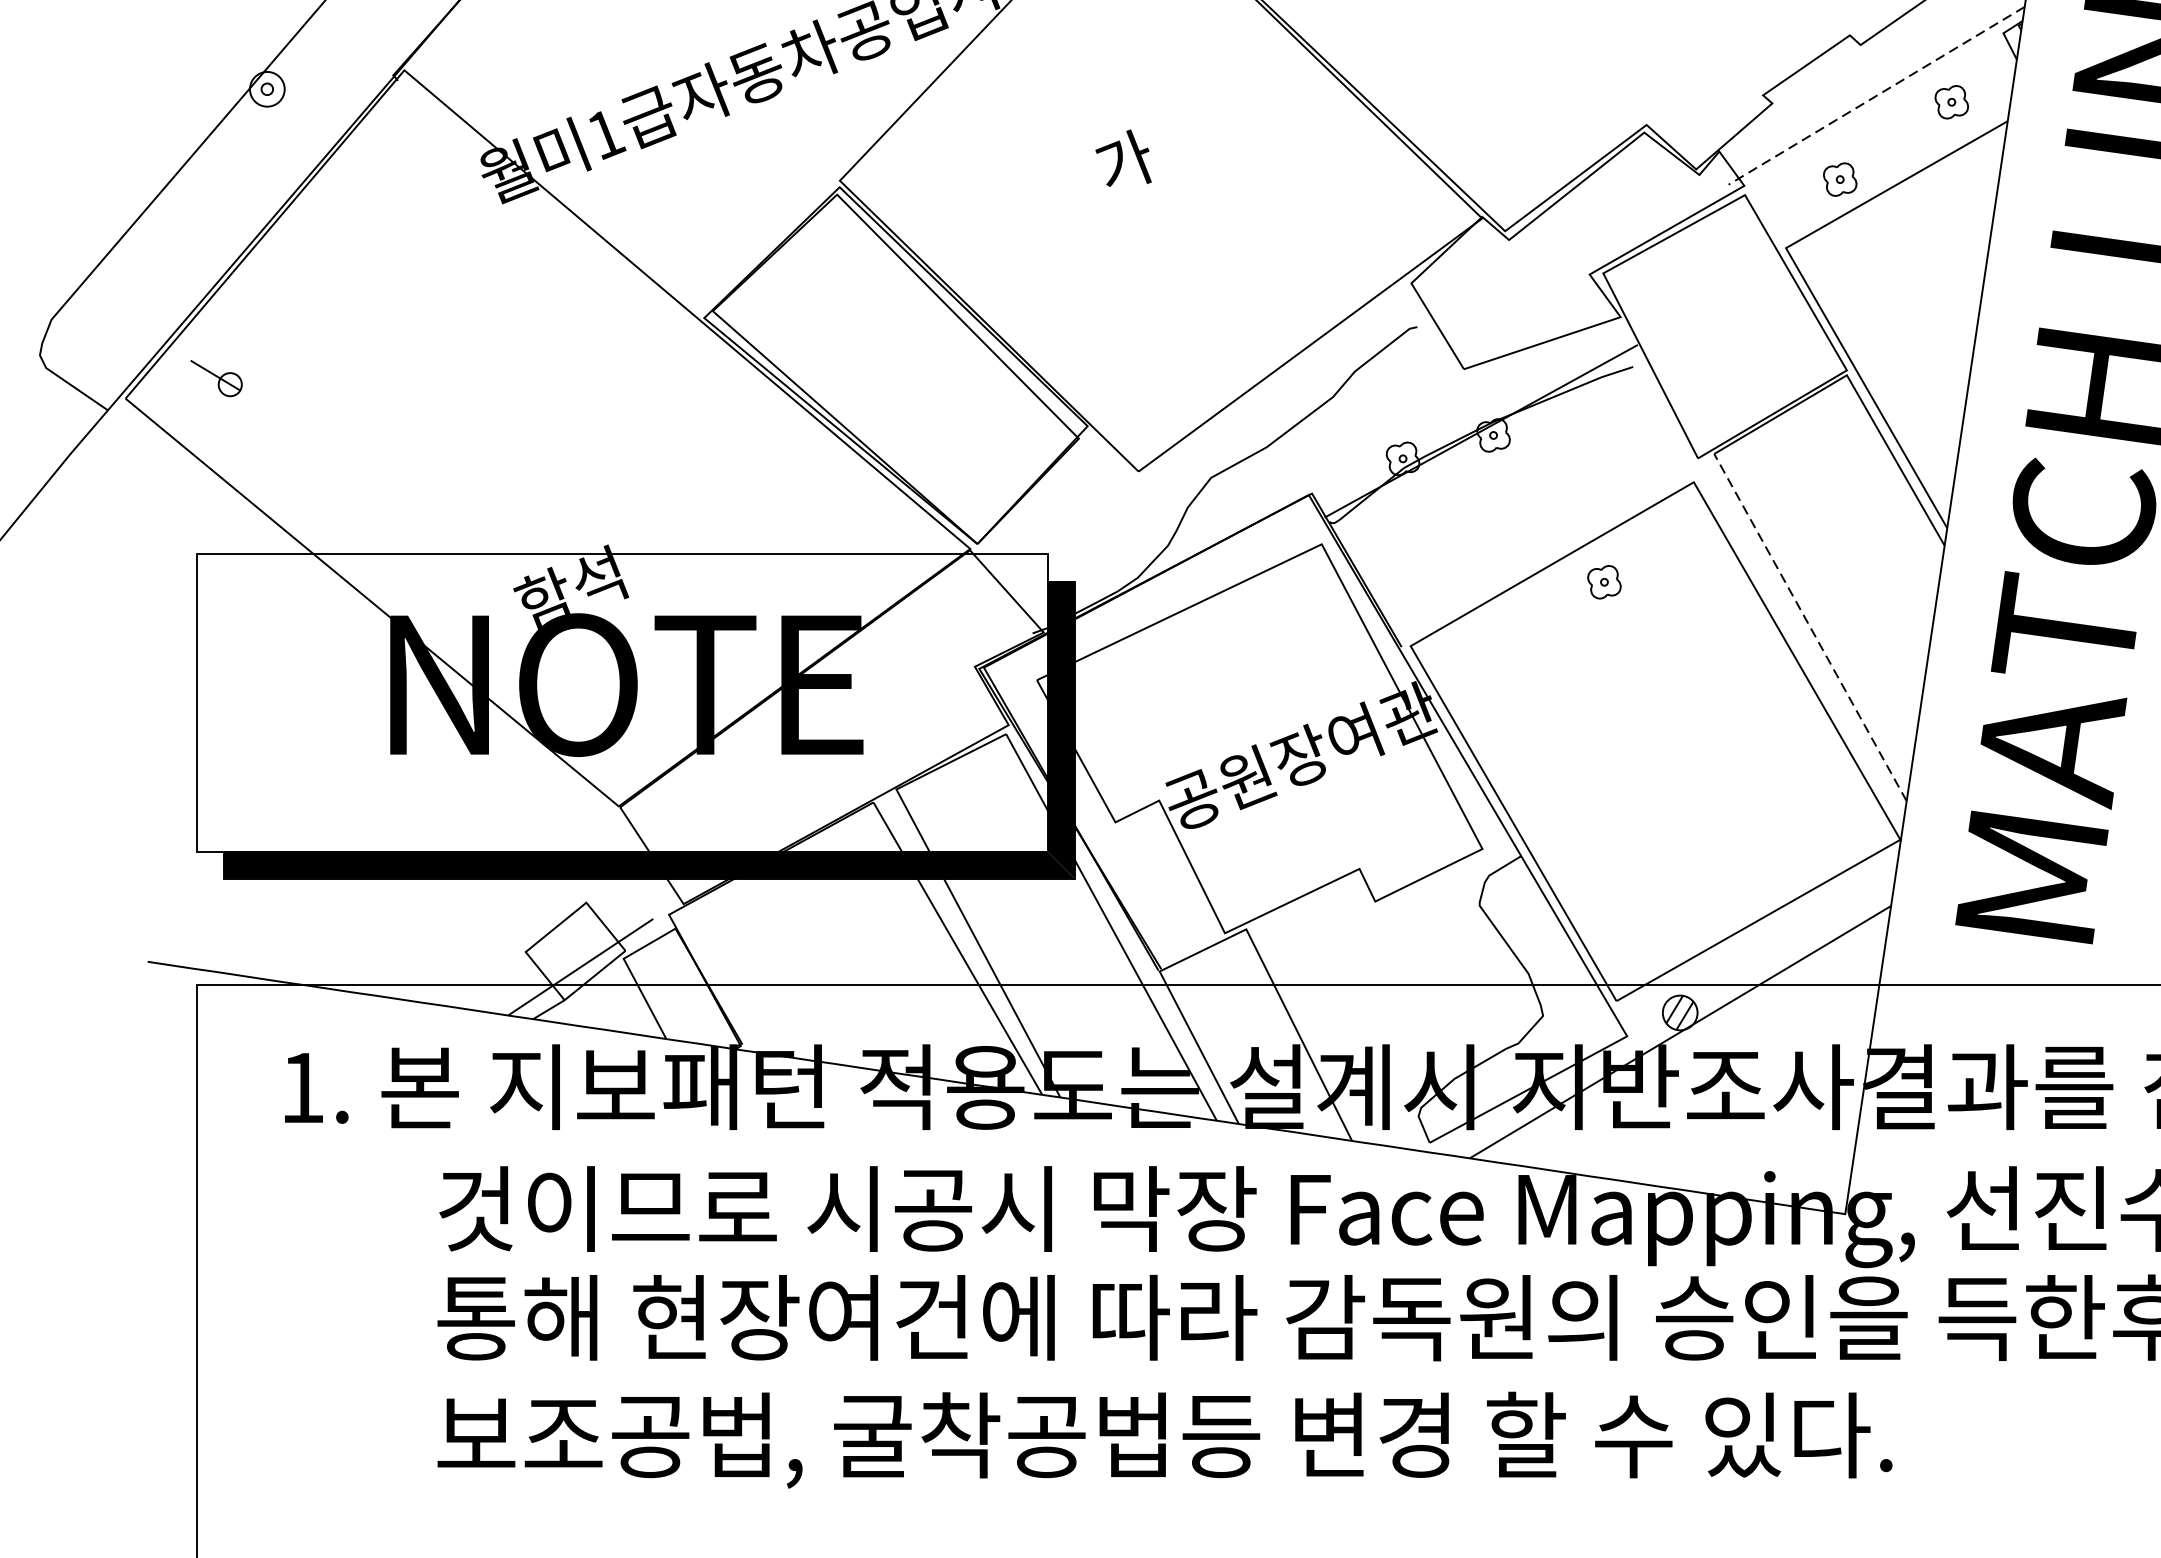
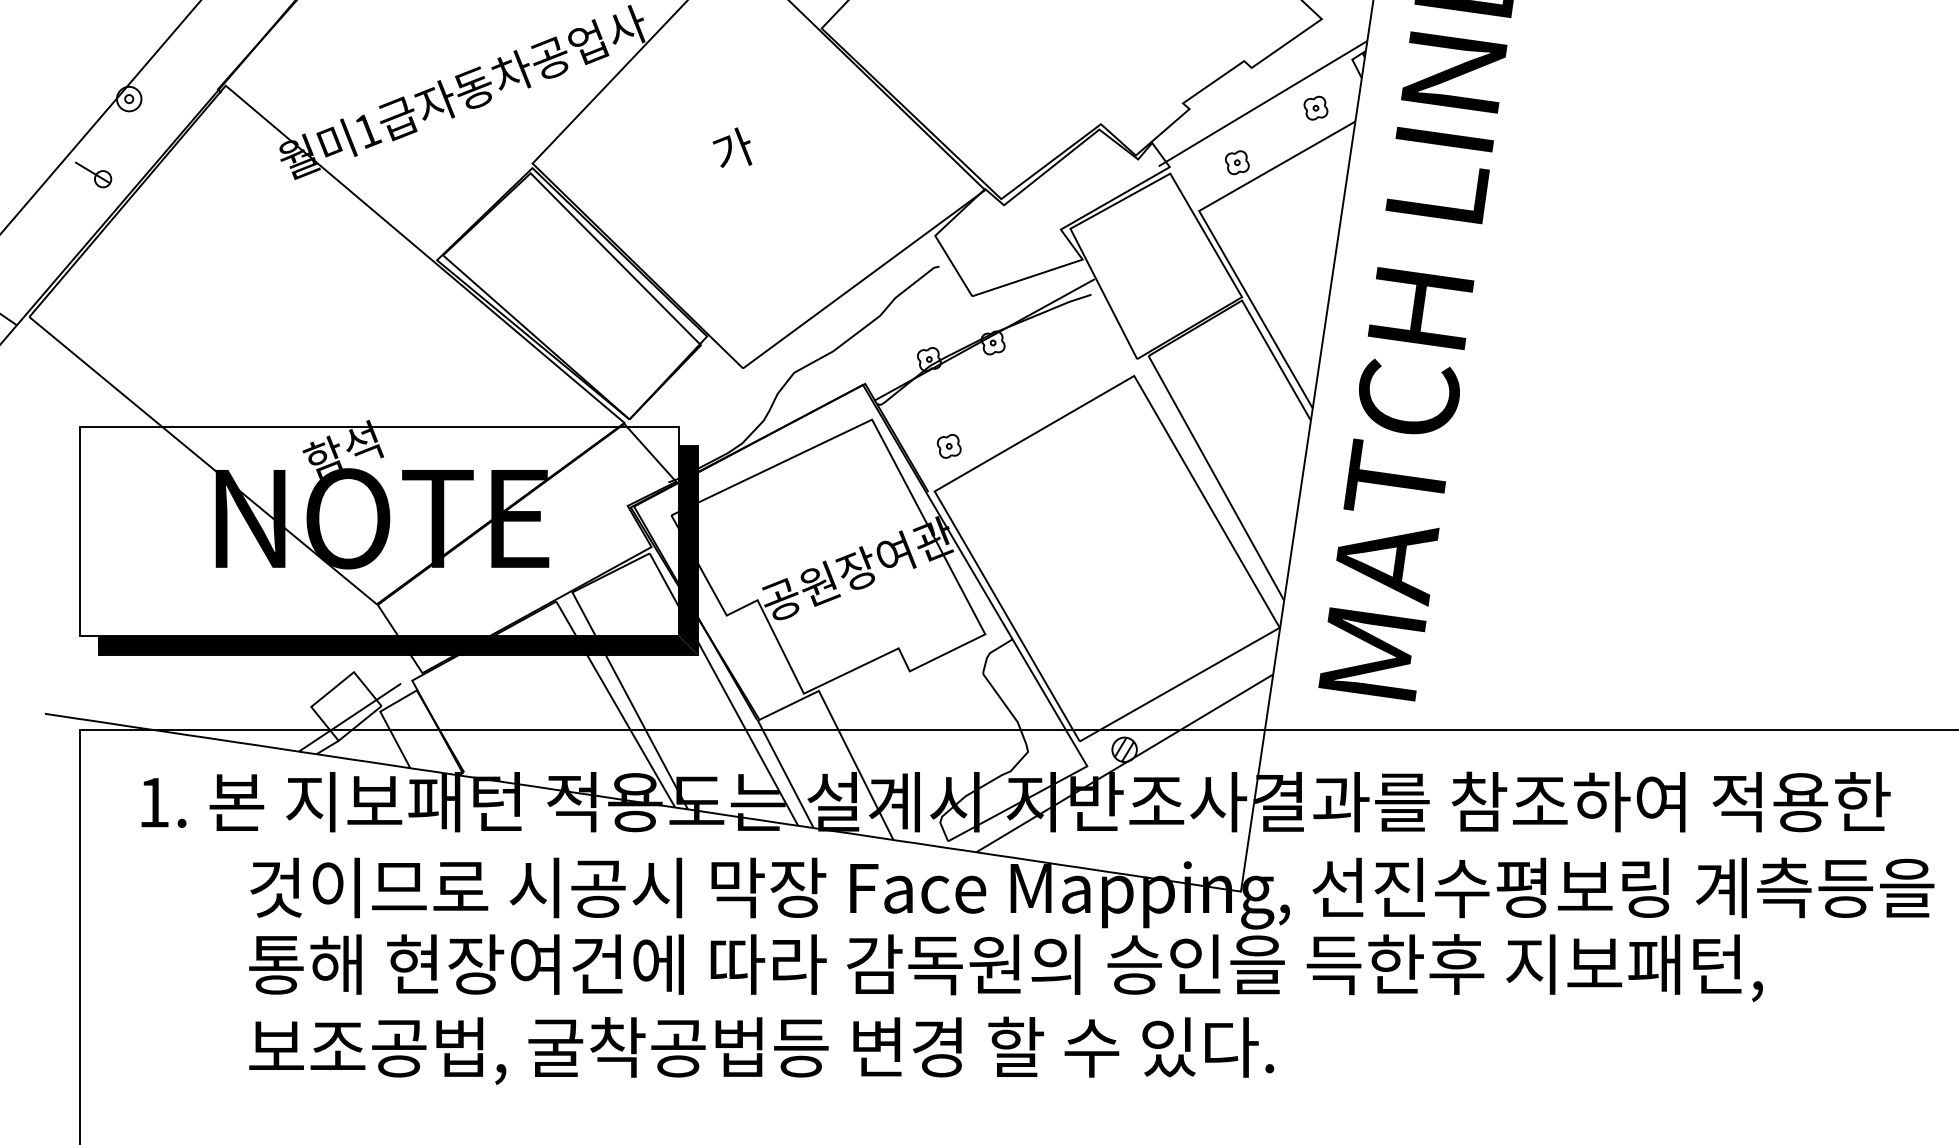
line: (1877, 95) -> (1263, 103), dashed -> solid
part: (216, 378) -> (93, 174), moved
part: (1603, 582) -> (948, 446), moved
line: (1810, 627) -> (1216, 478), dashed -> solid

